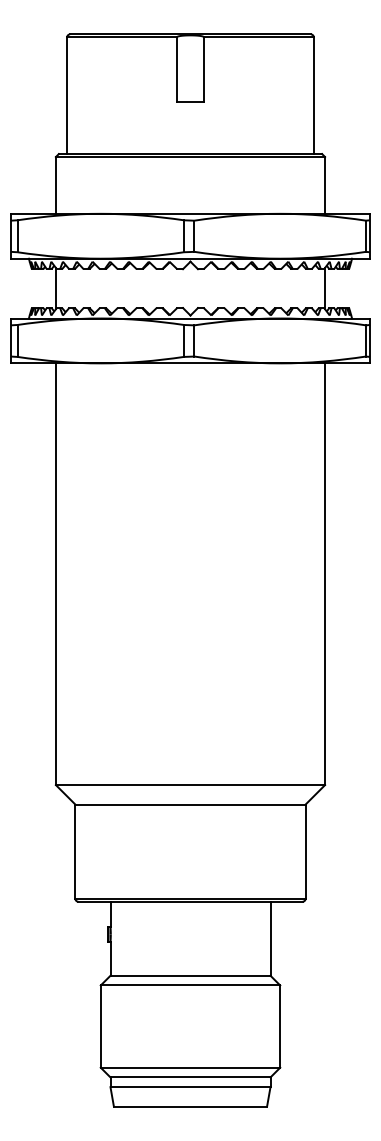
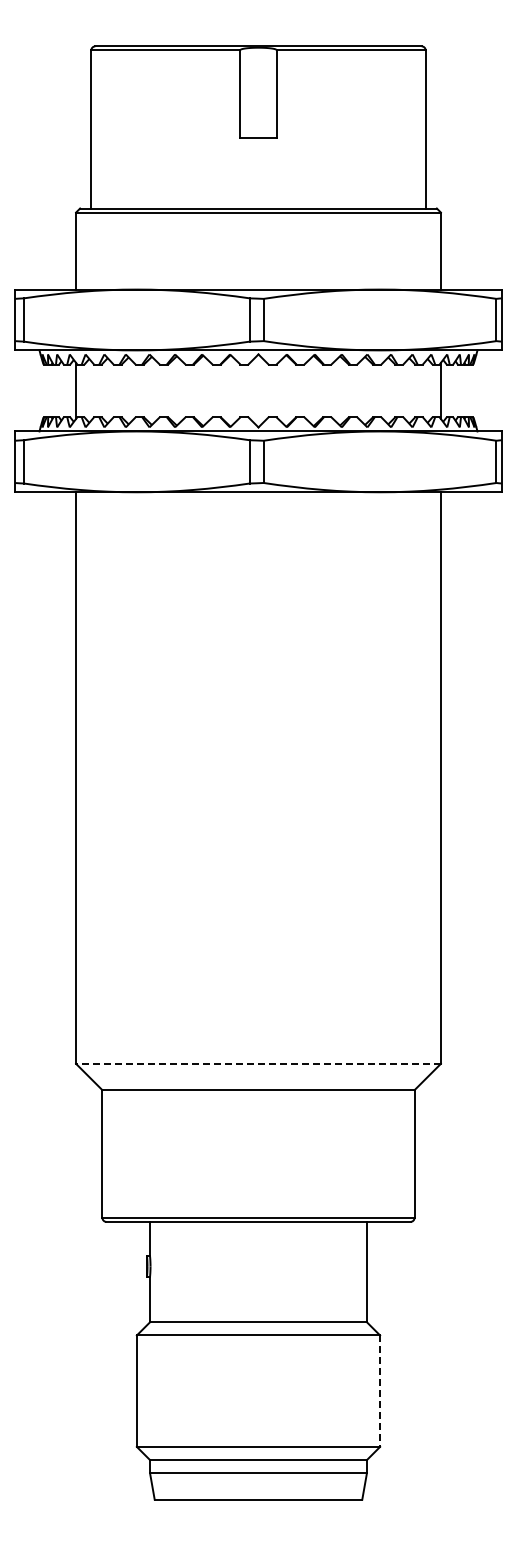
line: (190, 784) -> (258, 1063), solid -> dashed
line: (280, 1026) -> (380, 1391), solid -> dashed

